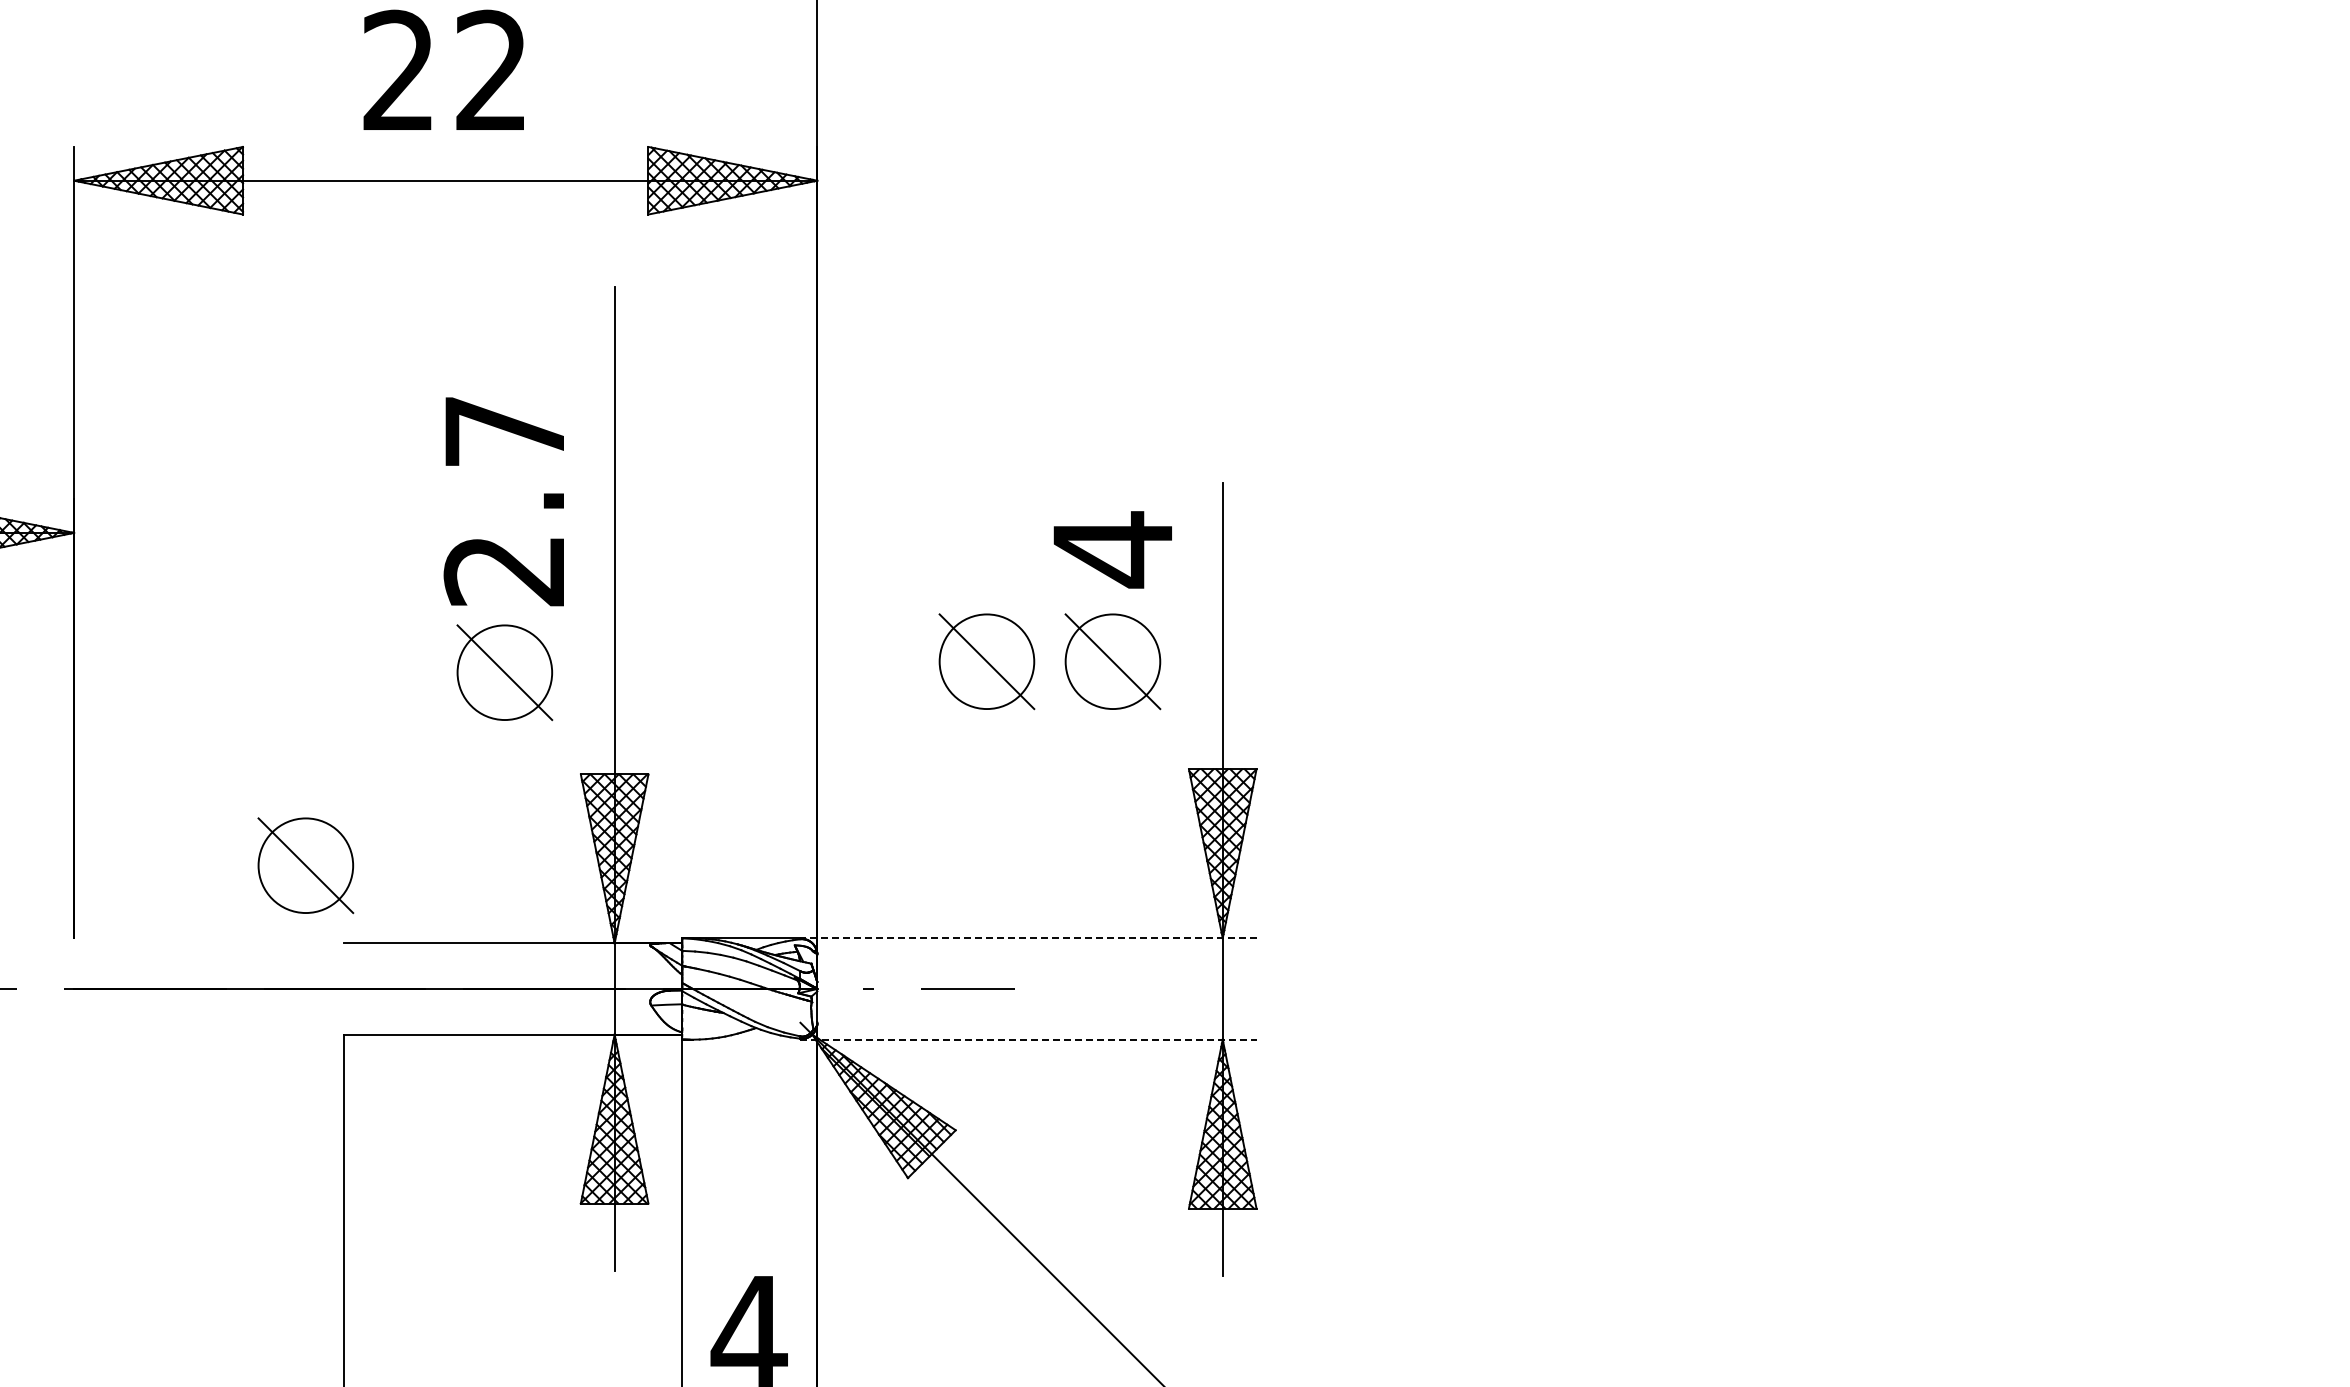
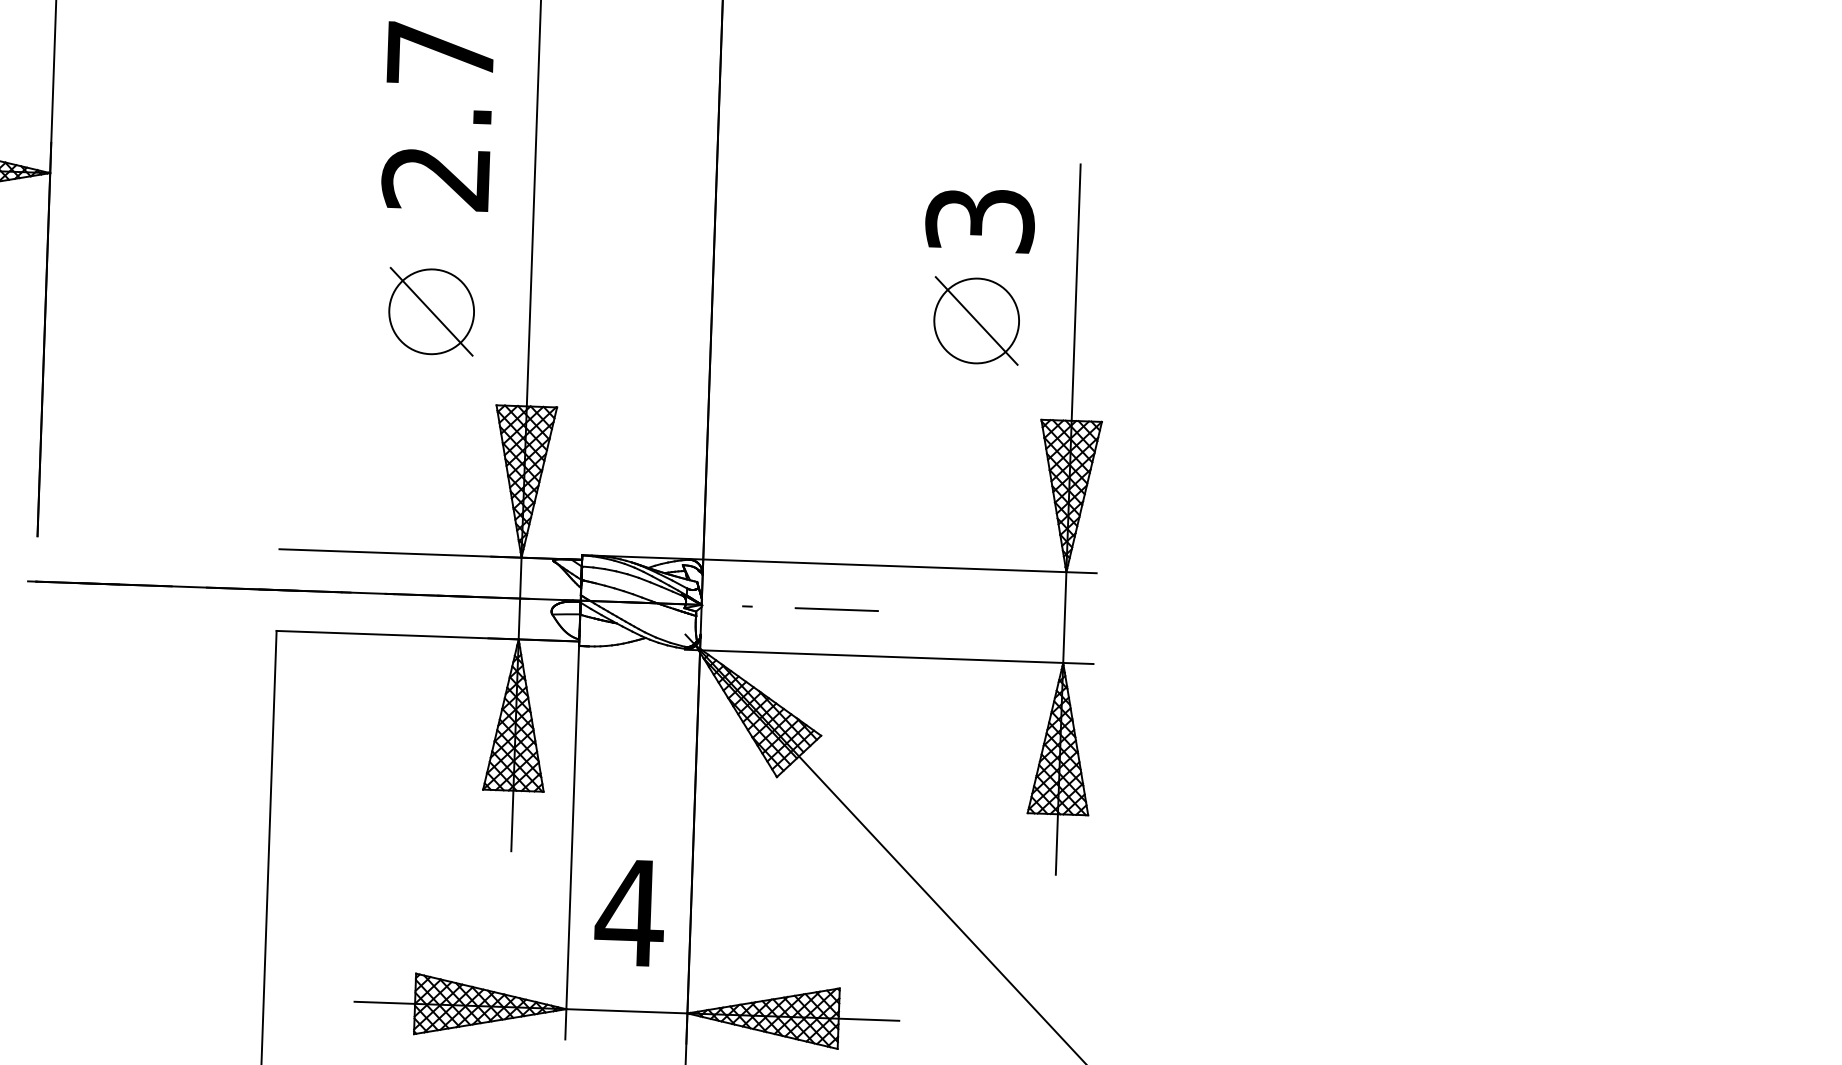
text: (503, 501) -> (437, 116), moved
text: (1112, 549) -> (979, 220), 4 -> 3
part: (986, 661) -> (863, 316), removed
part: (305, 865) -> (247, 478), removed
line: (1028, 938) -> (892, 566), dashed -> solid
line: (1029, 1039) -> (890, 656), dashed -> solid

